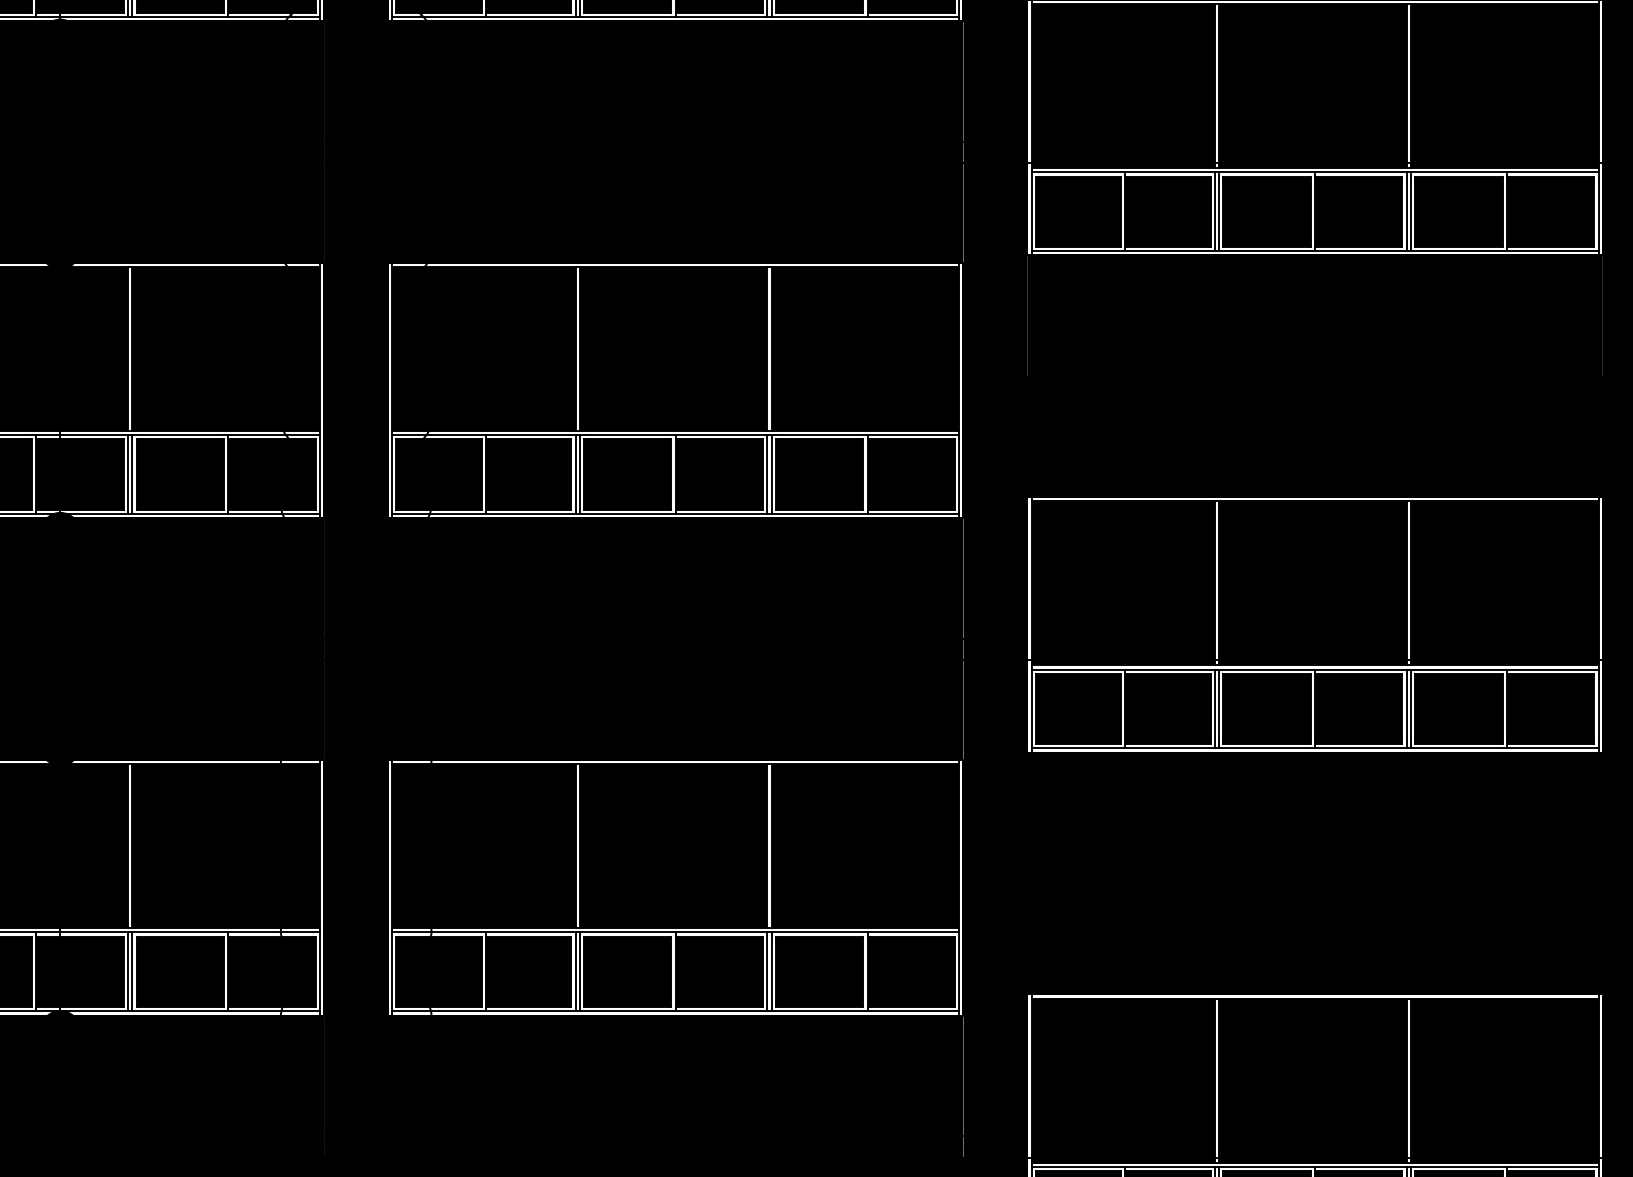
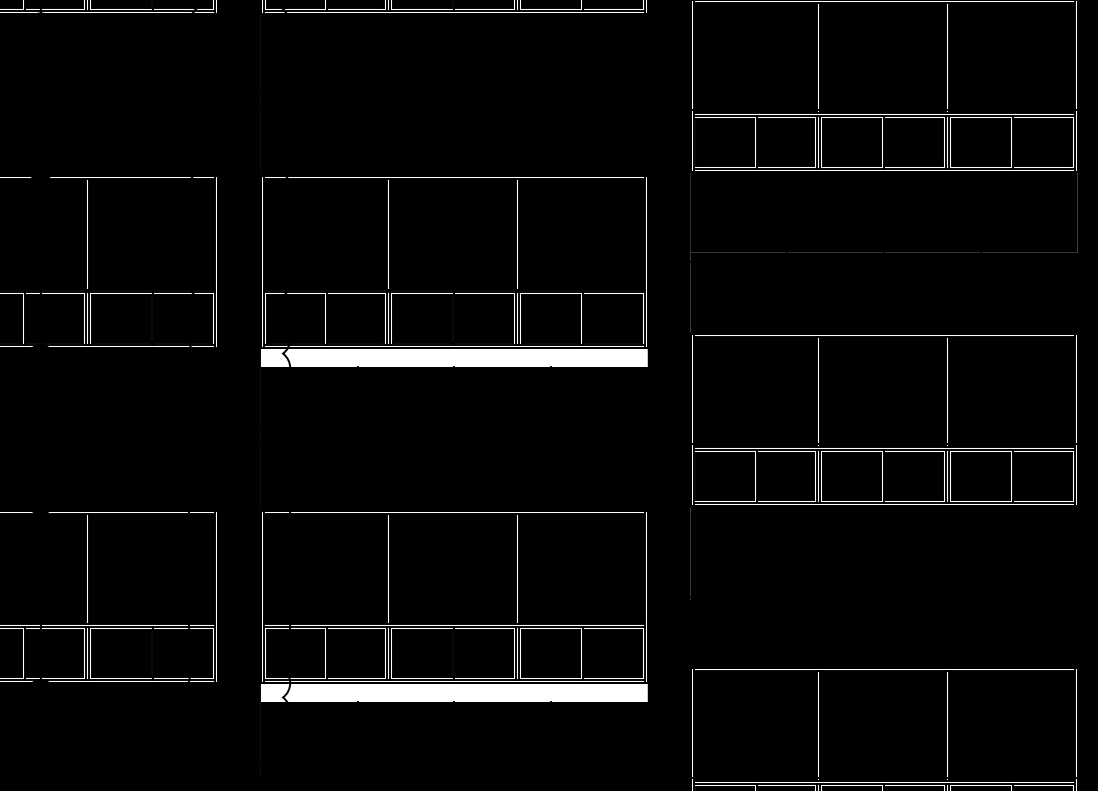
fill: (674, 531) -> (453, 357), removed
fill: (674, 1028) -> (453, 691), removed

